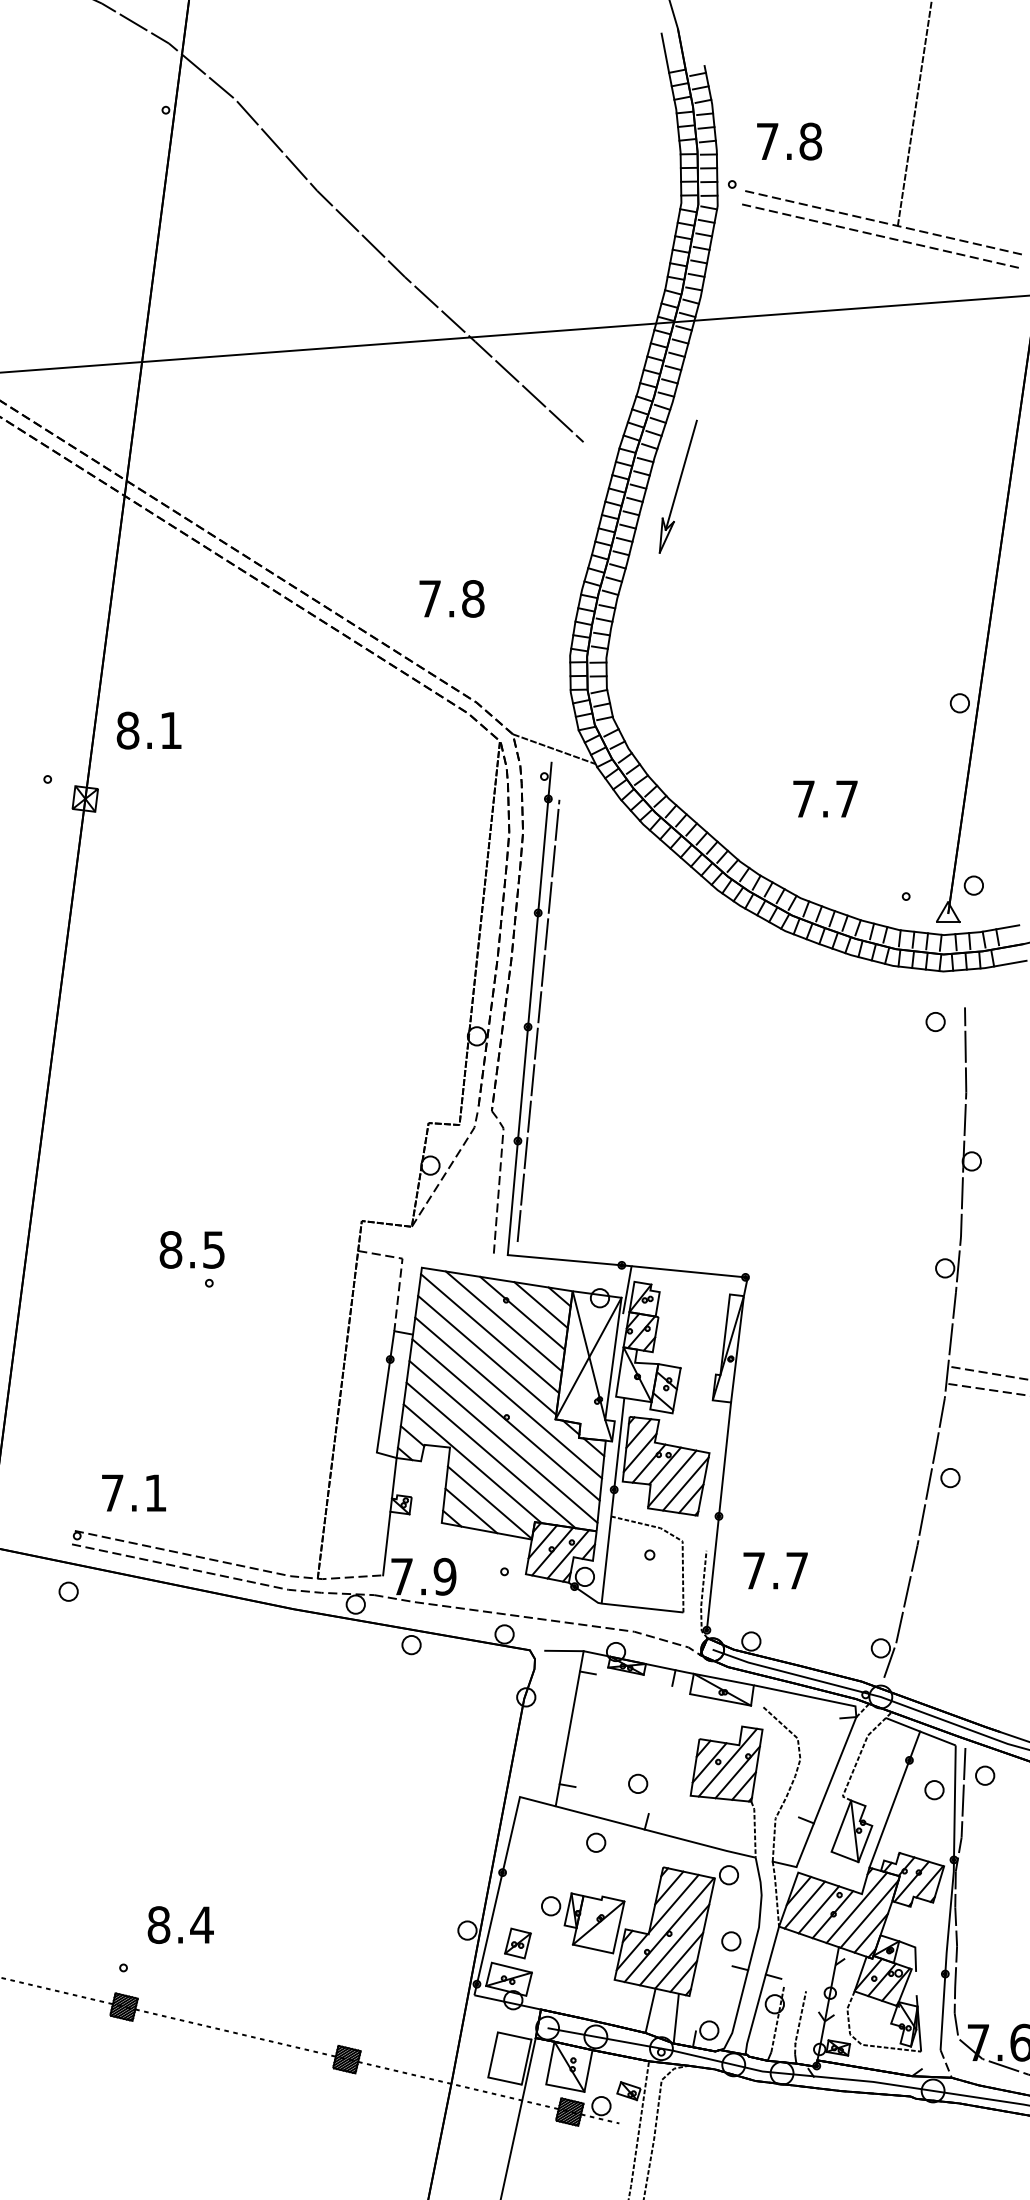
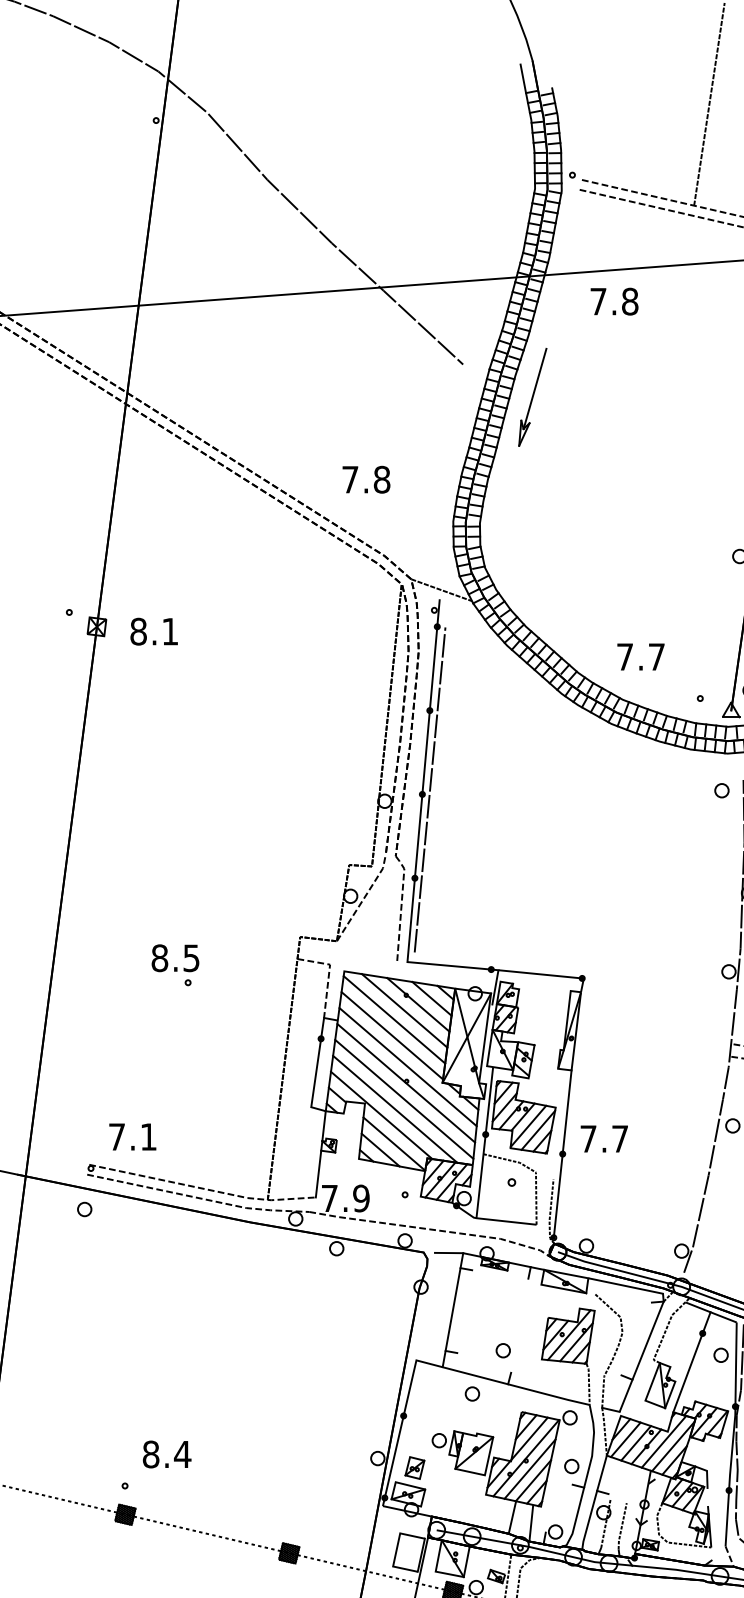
text: (789, 141) -> (614, 301), moved
text: (148, 730) -> (153, 631), moved
text: (825, 798) -> (640, 656), moved
text: (775, 1570) -> (604, 1138), moved

